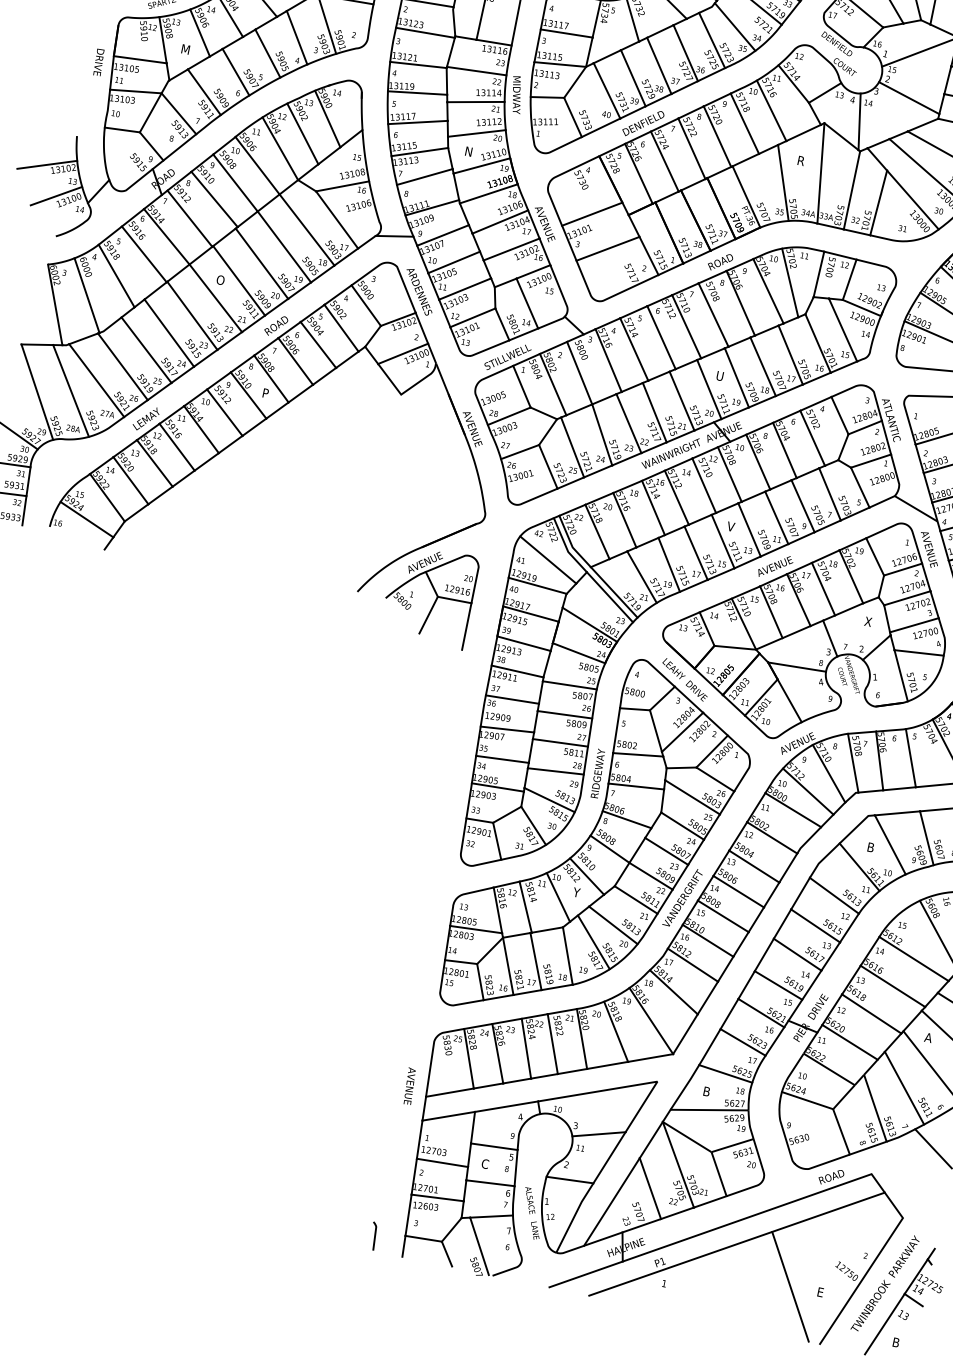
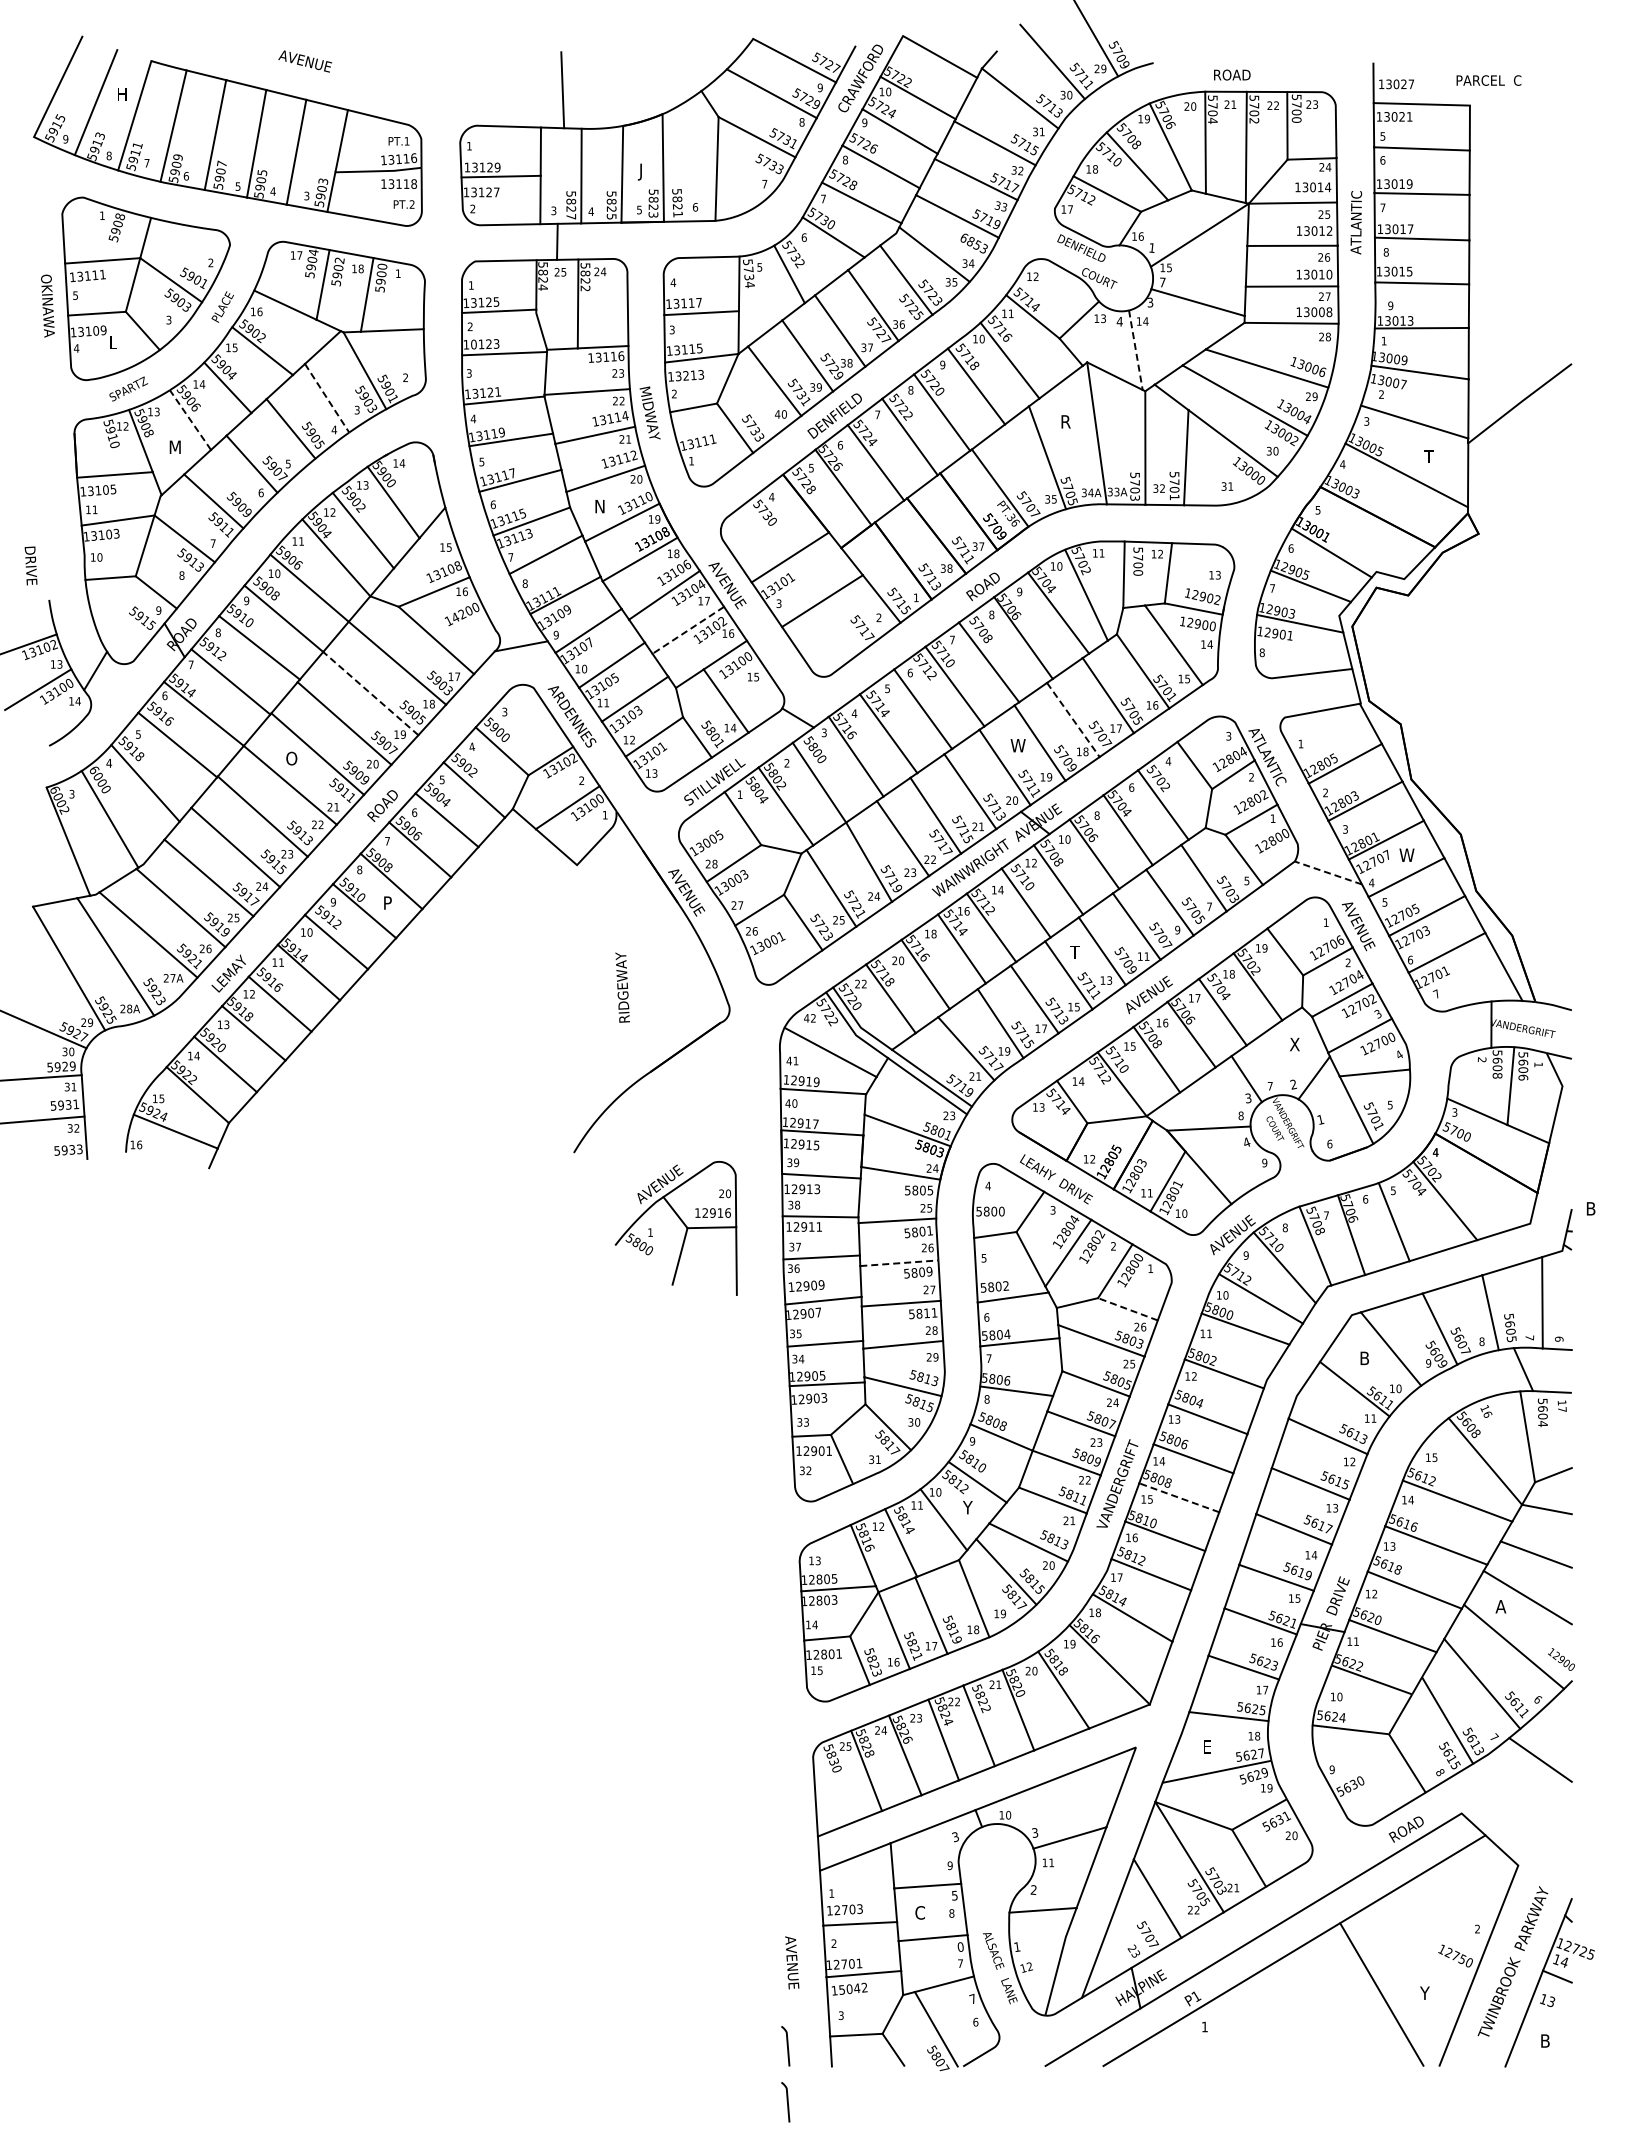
text: (405, 22) -> (473, 344), 13123 -> 10123
text: (763, 25) -> (973, 243), 5721 -> 6853
line: (200, 32) -> (190, 419), solid -> dashed
line: (297, 38) -> (327, 398), solid -> dashed
text: (98, 62) -> (30, 565), moved
text: (546, 74) -> (685, 375), 13113 -> 13213
text: (887, 79) -> (1162, 282), 2 -> 7
line: (859, 121) -> (1135, 350), solid -> dashed
text: (361, 204) -> (465, 612), 13106 -> 14200
line: (284, 246) -> (370, 693), solid -> dashed
line: (511, 249) -> (688, 630), solid -> dashed
line: (763, 367) -> (1073, 720), solid -> dashed
text: (721, 376) -> (1017, 745), U -> W
line: (916, 509) -> (1328, 873), solid -> dashed
text: (730, 526) -> (1075, 952), V -> T
part: (434, 592) -> (681, 1222), moved
text: (590, 696) -> (929, 1230), 5807 -> 5801
line: (565, 714) -> (899, 1263), solid -> dashed
text: (597, 773) -> (622, 987), moved
line: (714, 779) -> (1127, 1309), solid -> dashed
line: (723, 916) -> (1179, 1497), solid -> dashed
text: (410, 1086) -> (792, 1962), moved
text: (706, 1091) -> (1207, 1746), B -> E
text: (520, 1117) -> (955, 1837), 4 -> 3
text: (508, 1192) -> (960, 1946), 6 -> 0
text: (428, 1206) -> (853, 1988), 12603 -> 15042
curve: (366, 1274) -> (786, 2101), added
text: (820, 1291) -> (1424, 1992), E -> Y

